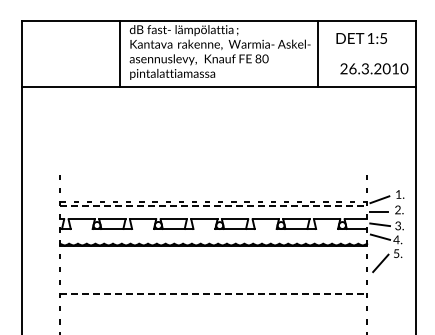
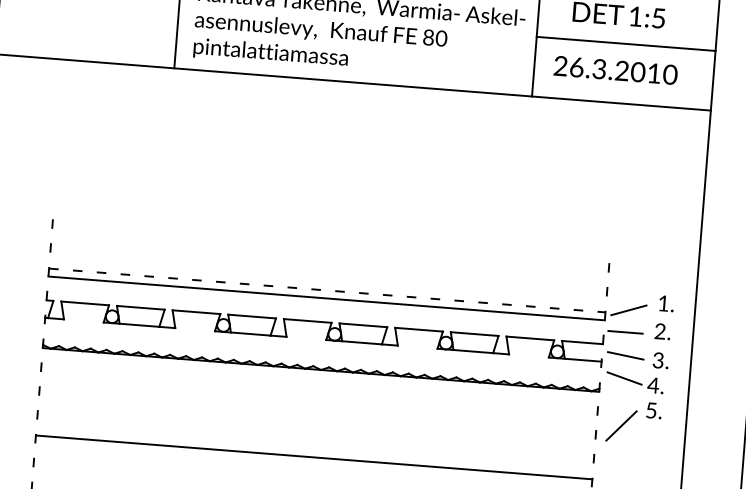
line: (366, 53) -> (625, 43), added
text: (374, 68) -> (616, 69), moved
line: (214, 206) -> (327, 299), dashed -> solid
line: (214, 293) -> (315, 456), dashed -> solid

